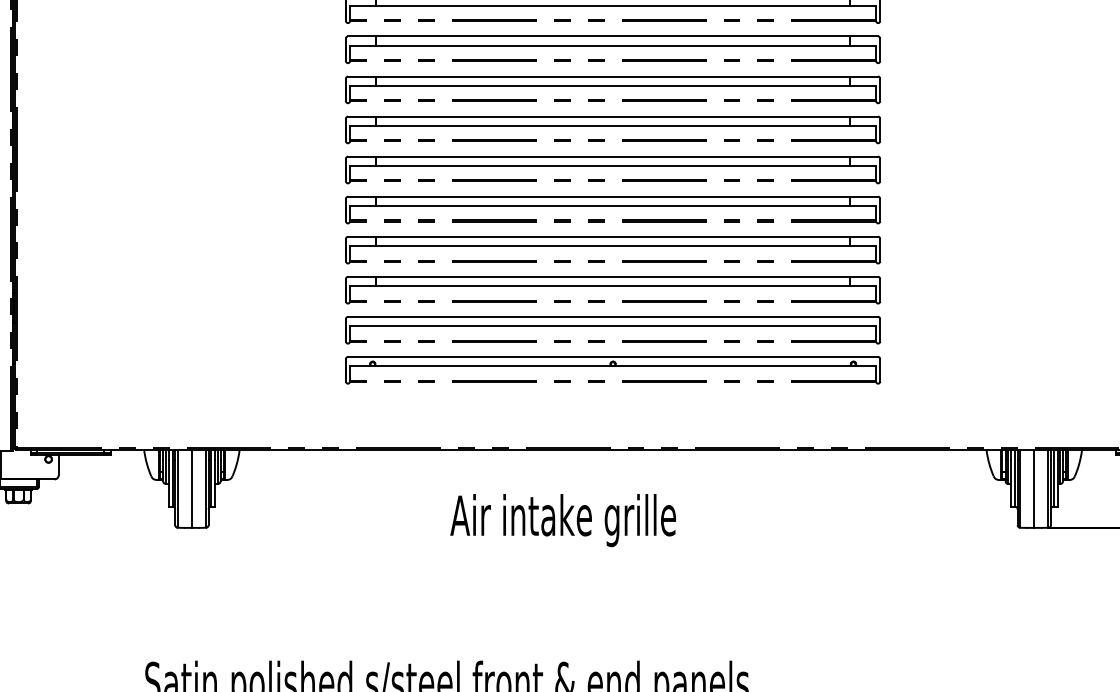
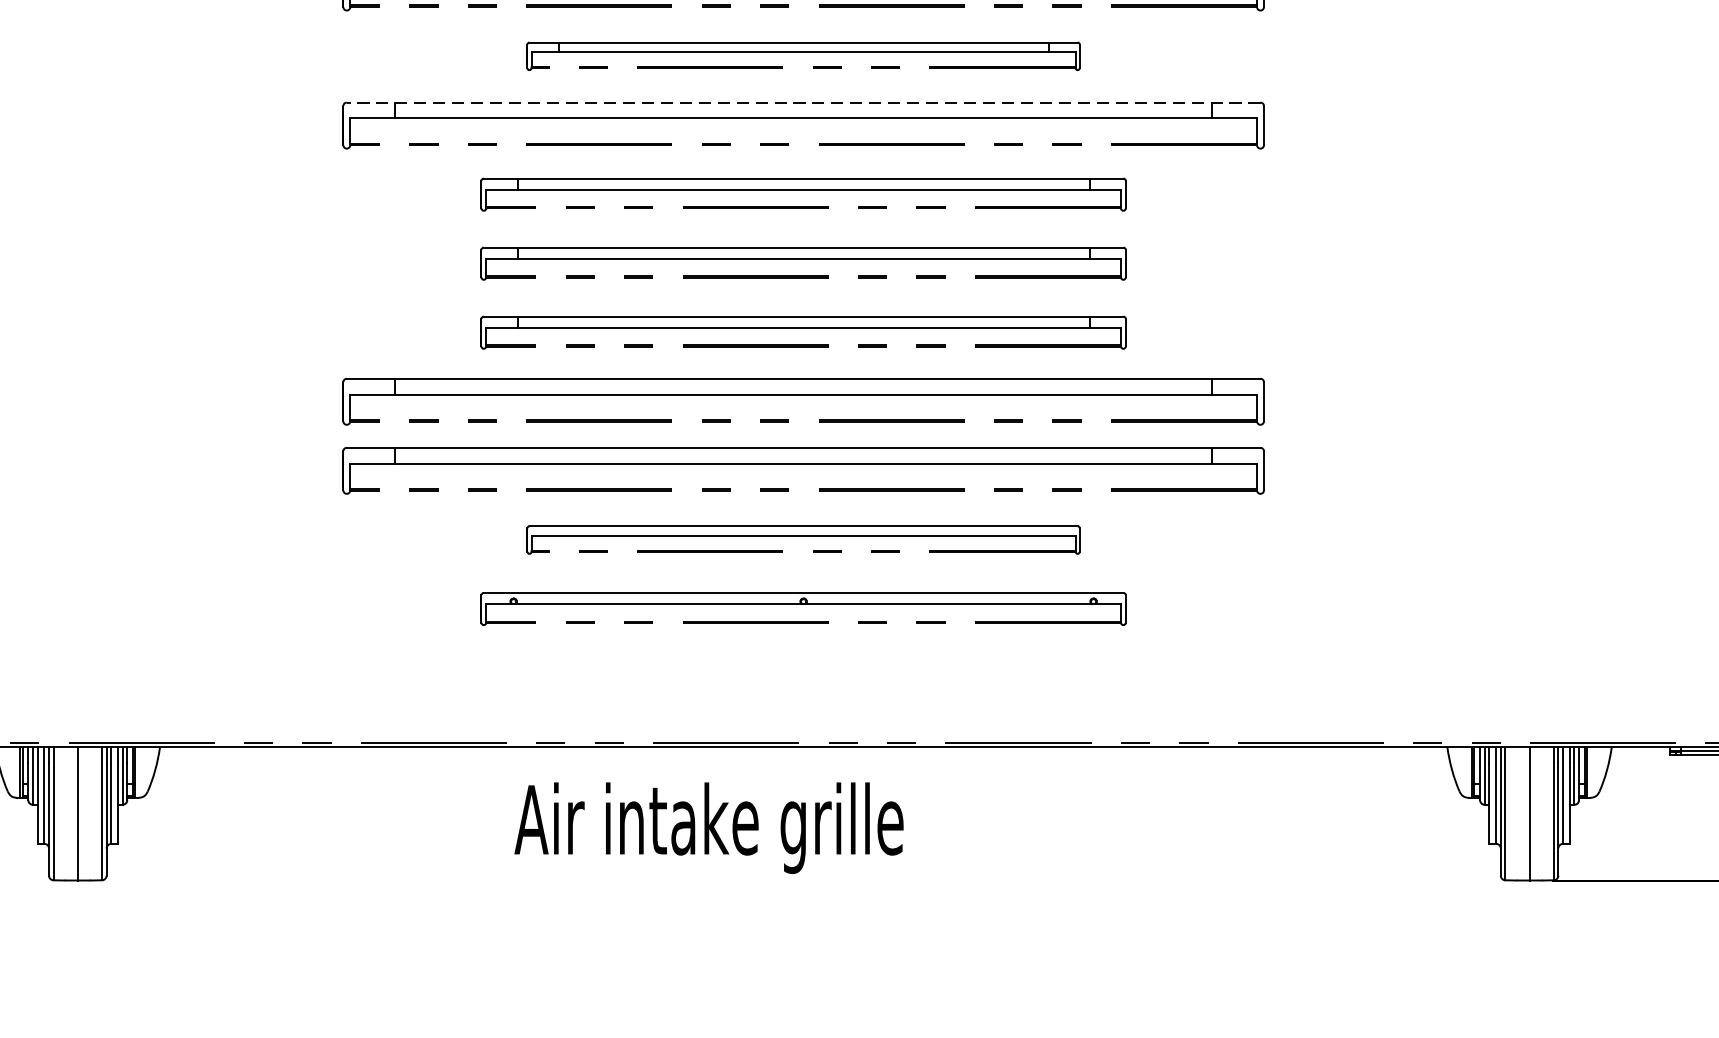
part: (612, 49) -> (802, 56), size x0.6
line: (612, 76) -> (802, 102), solid -> dashed
part: (612, 129) -> (802, 193), size x0.7
part: (612, 169) -> (802, 262), size x0.7
part: (612, 209) -> (802, 331), size x0.7
part: (612, 330) -> (802, 540), size x0.6
part: (612, 370) -> (802, 609), size x0.7
text: (563, 520) -> (709, 828), moved

